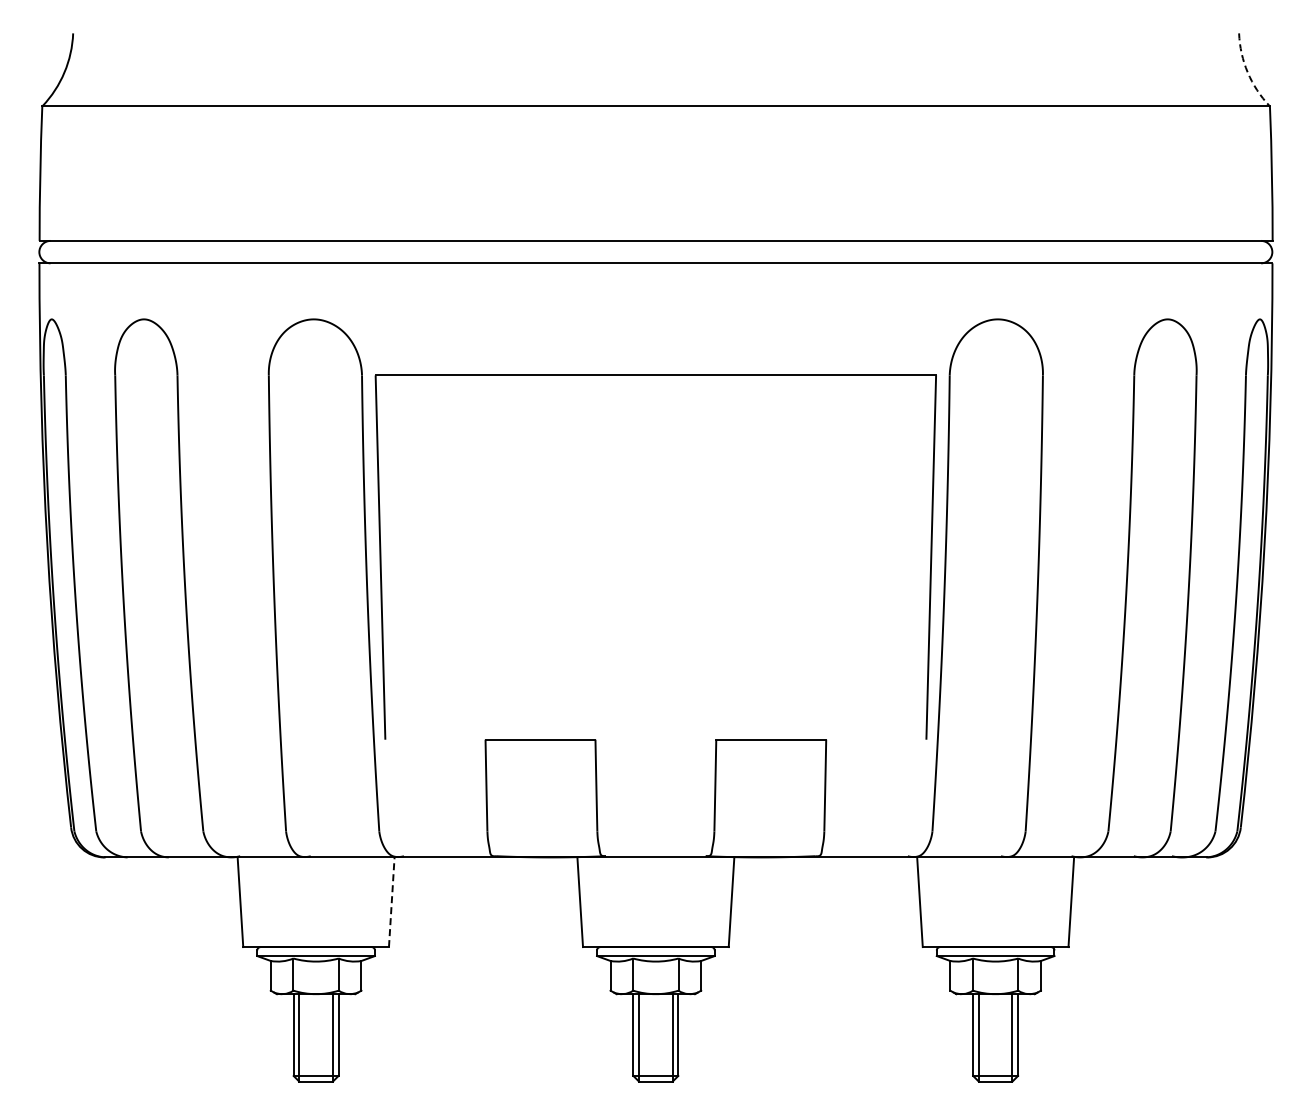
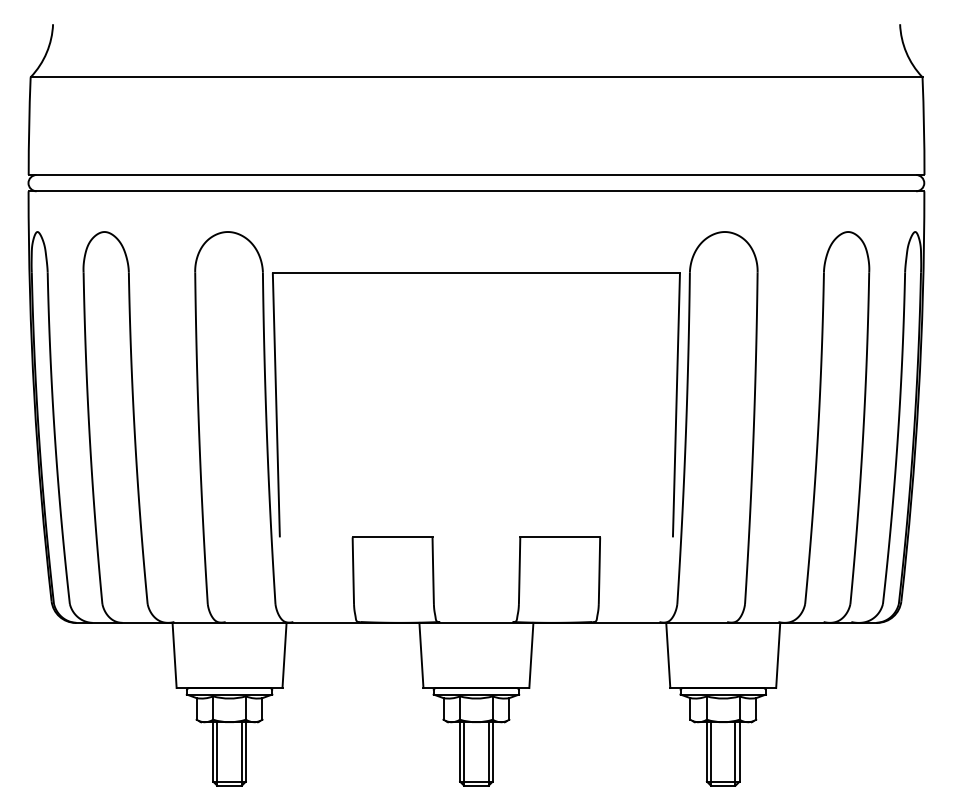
arc: (1247, 72) -> (906, 52), dashed -> solid
line: (391, 902) -> (284, 655), dashed -> solid

